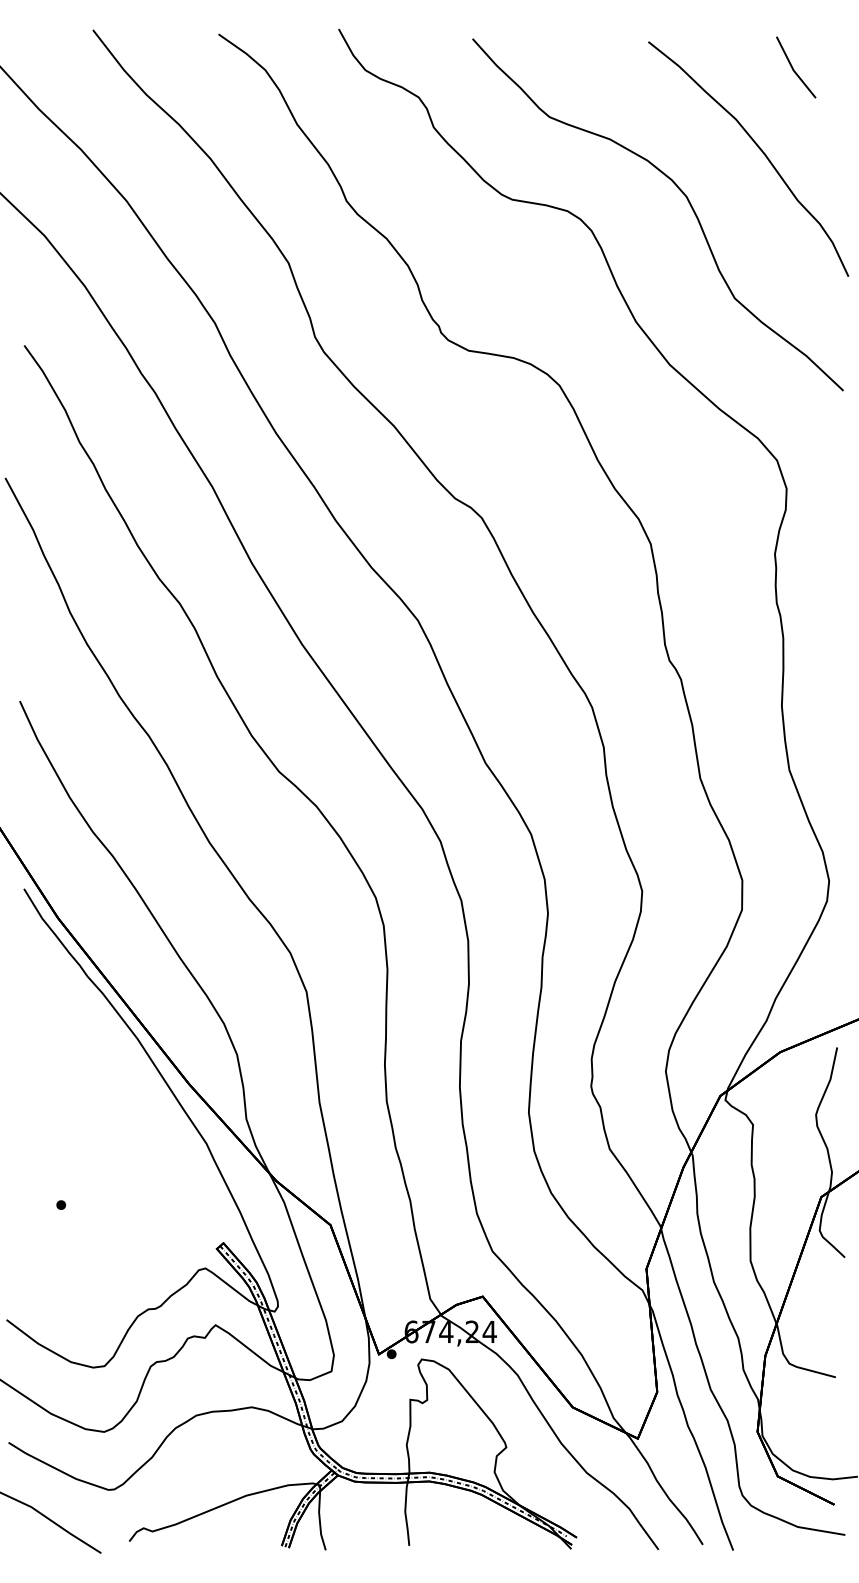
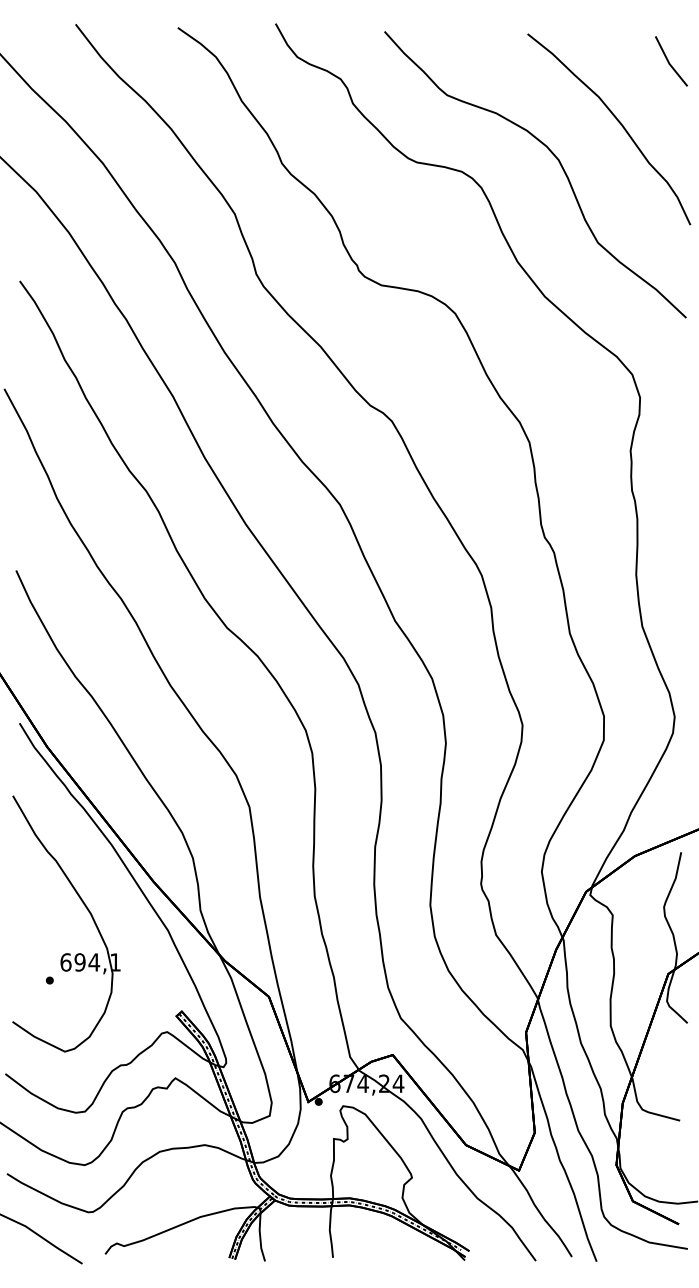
line: (794, 69) -> (670, 63), moved
part: (106, 1117) -> (86, 909), added

